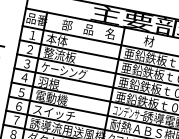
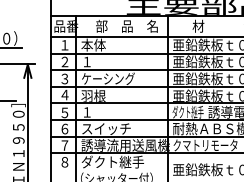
text: (59, 54) -> (99, 61), 整流板 -> １
text: (51, 97) -> (99, 111), 電動機 -> １
text: (128, 112) -> (190, 111), コンデンサー -> ダクト継手

